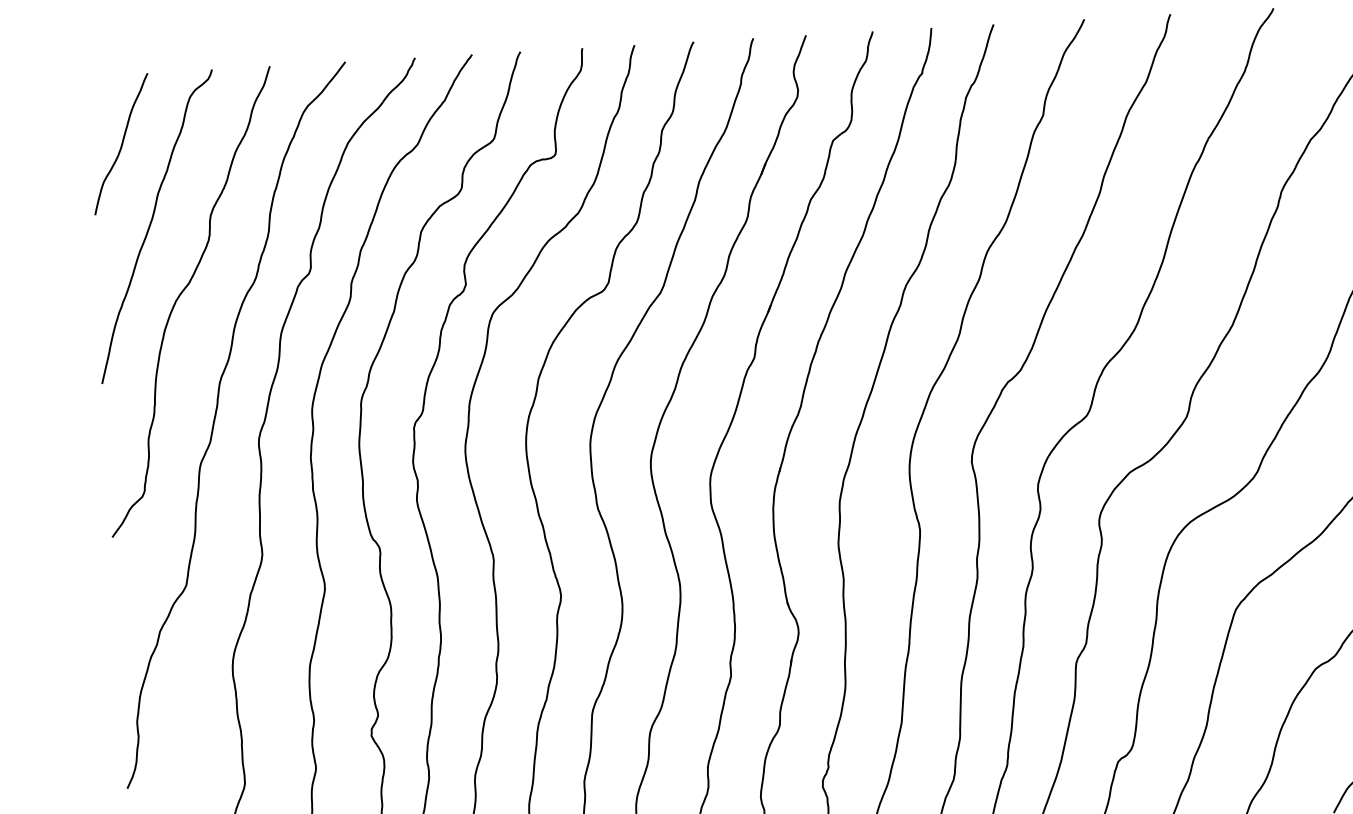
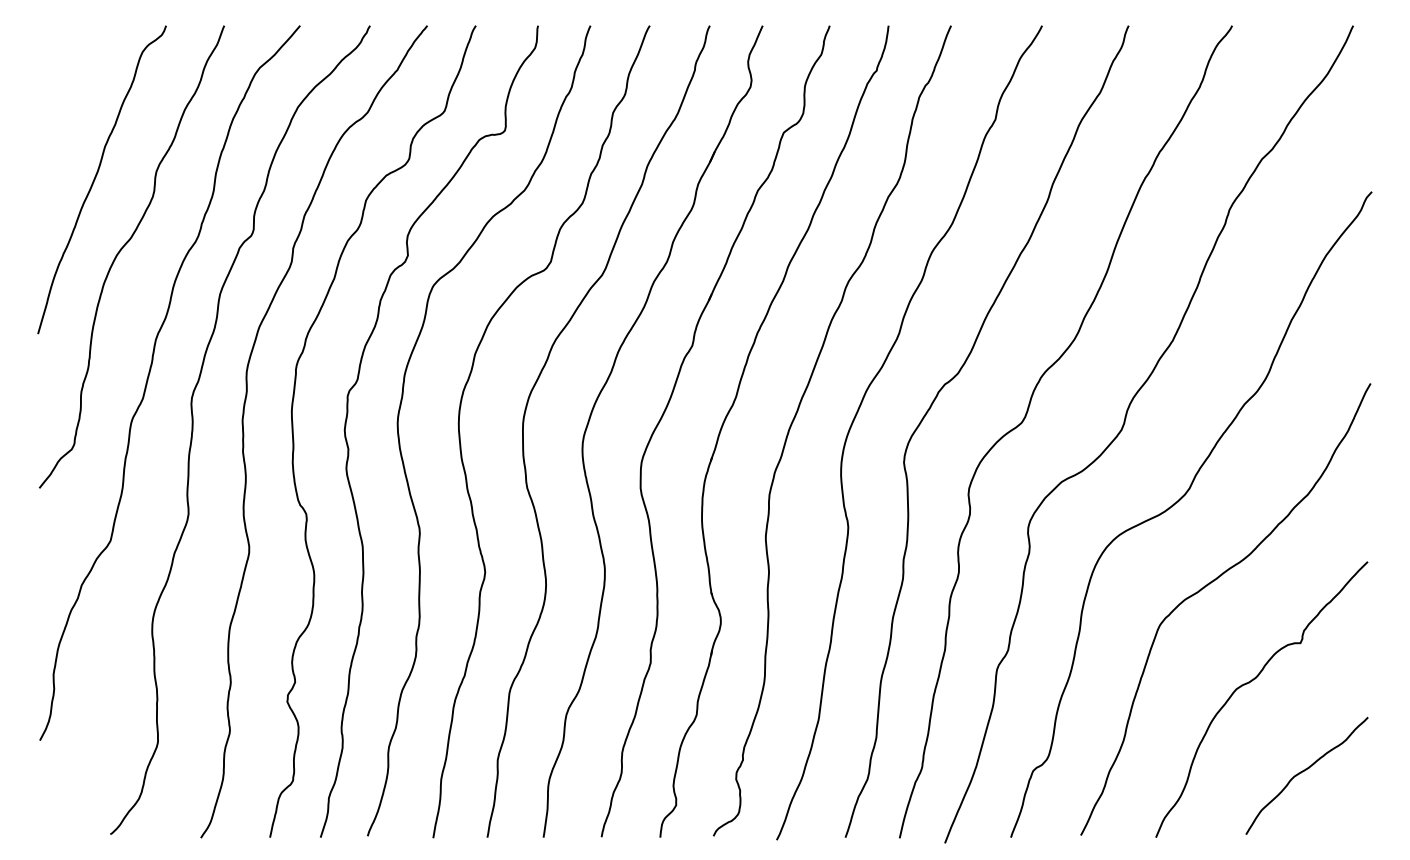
curve: (121, 143) -> (71, 94), removed

